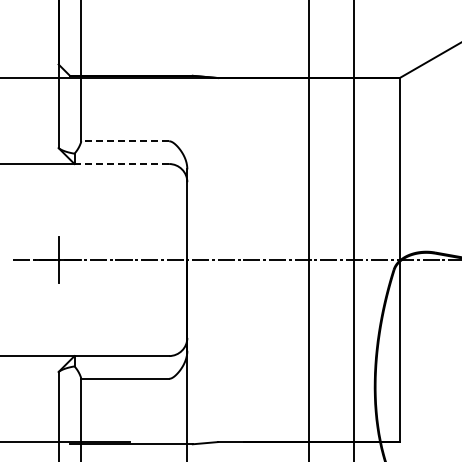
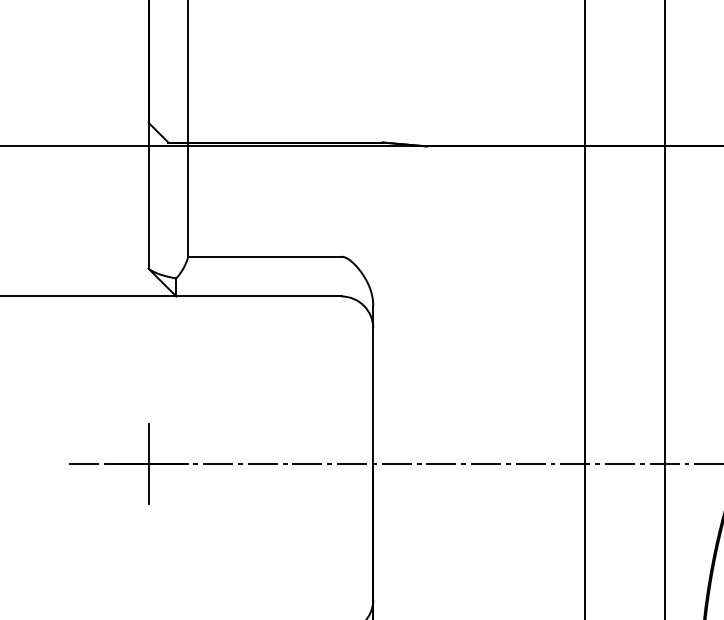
line: (125, 141) -> (265, 257), dashed -> solid
line: (121, 164) -> (258, 297), dashed -> solid

